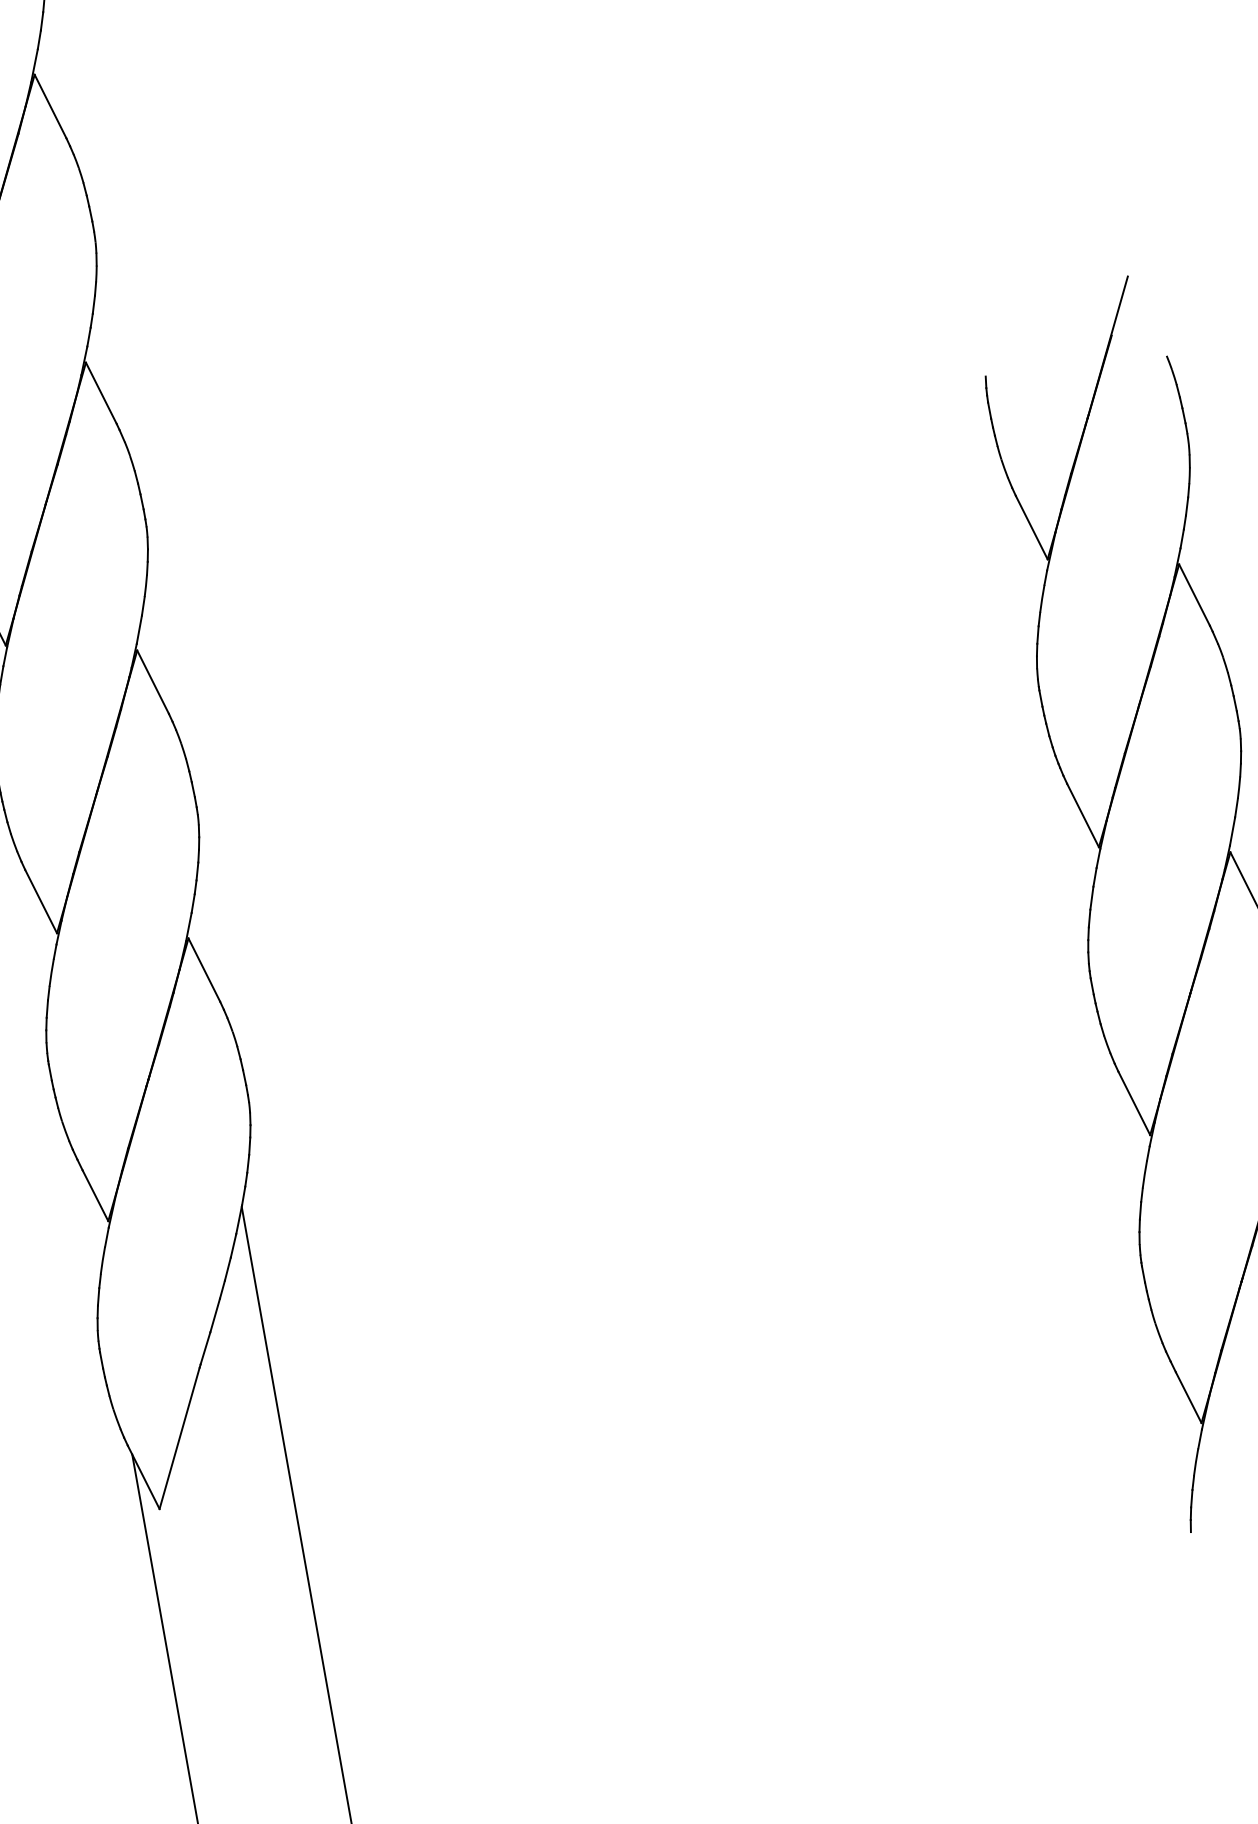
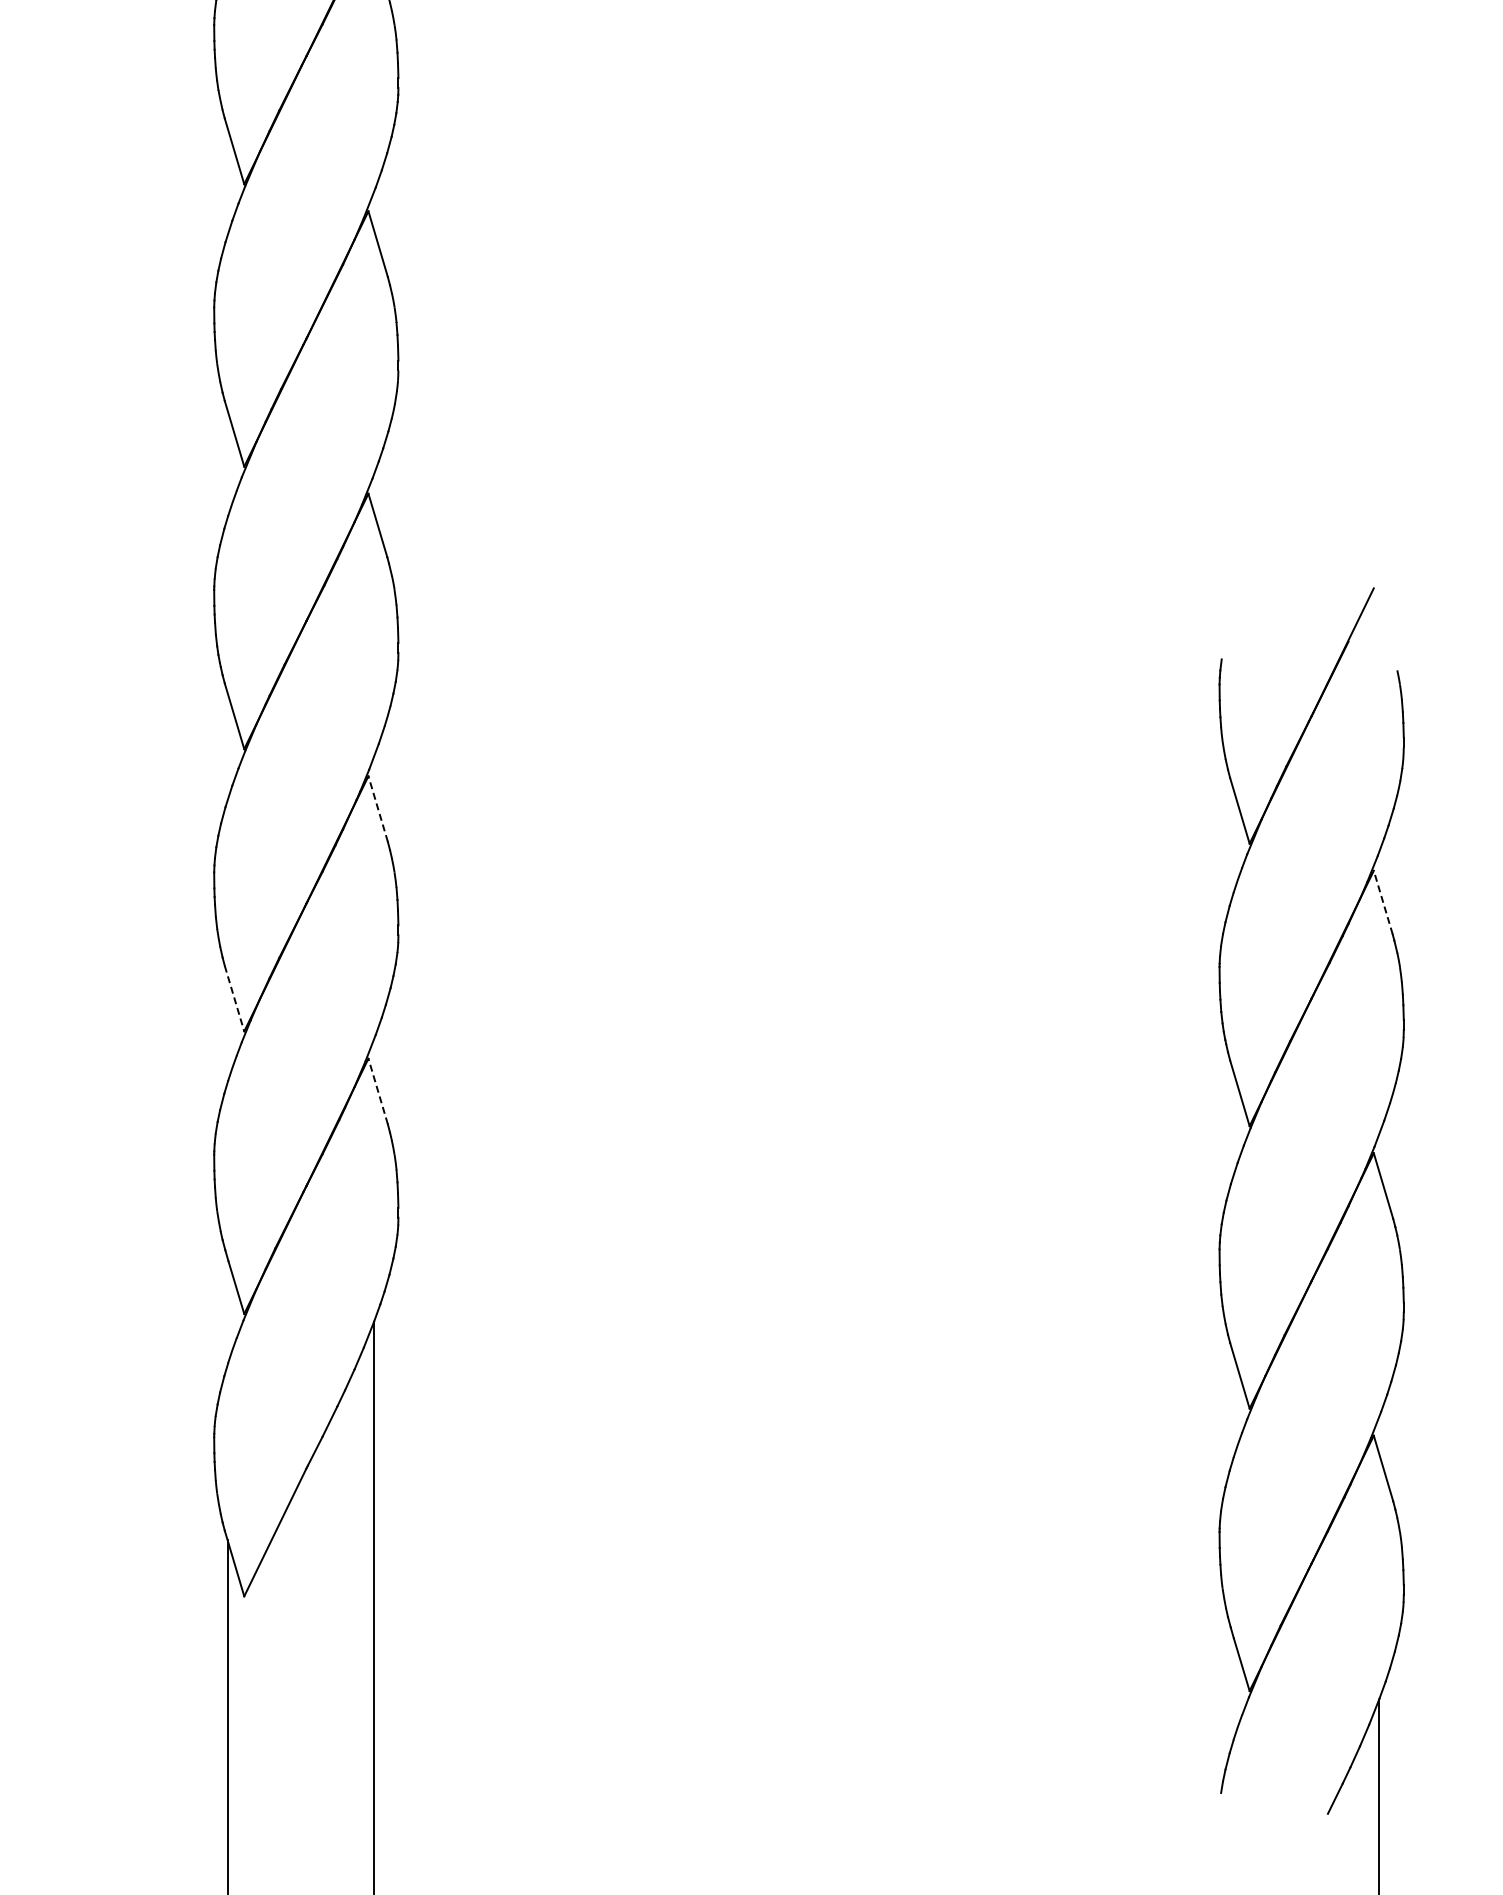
line: (1194, 594) -> (1383, 902), solid -> dashed
line: (153, 681) -> (378, 808), solid -> dashed
line: (41, 902) -> (234, 999), solid -> dashed
line: (204, 969) -> (378, 1090), solid -> dashed

